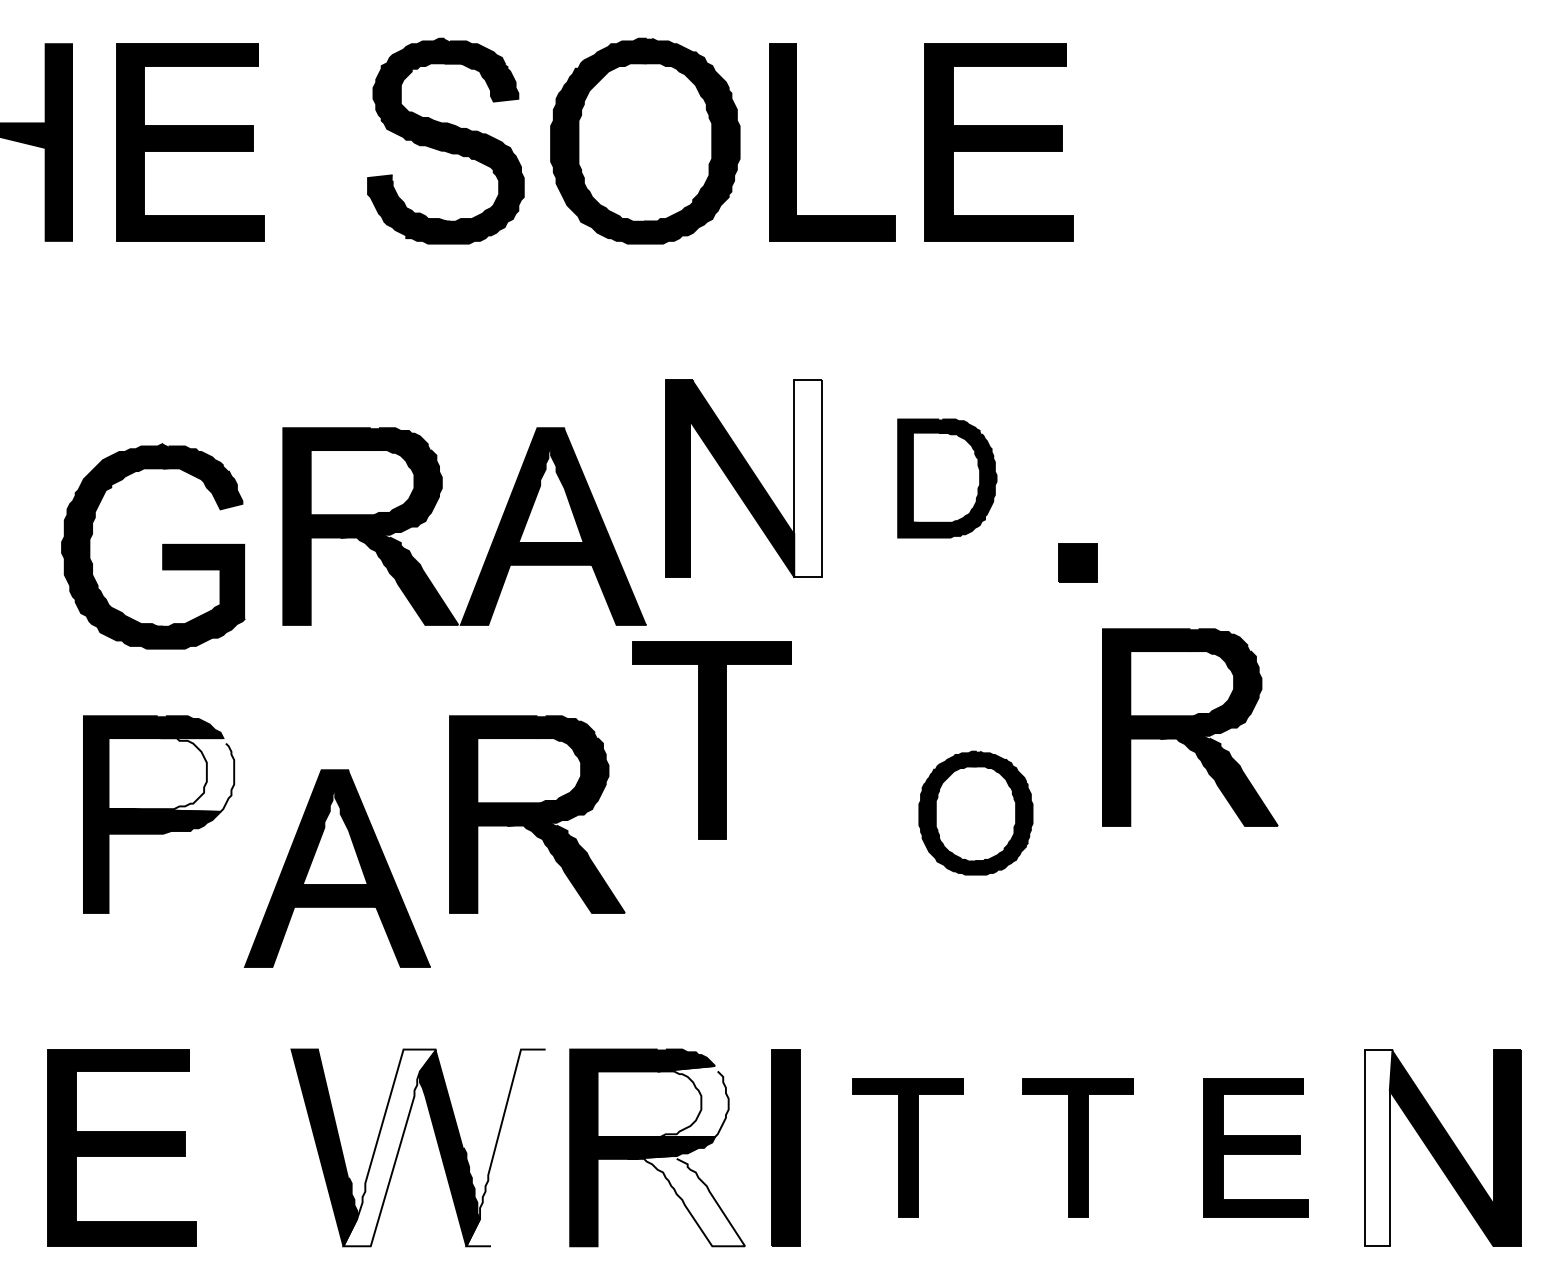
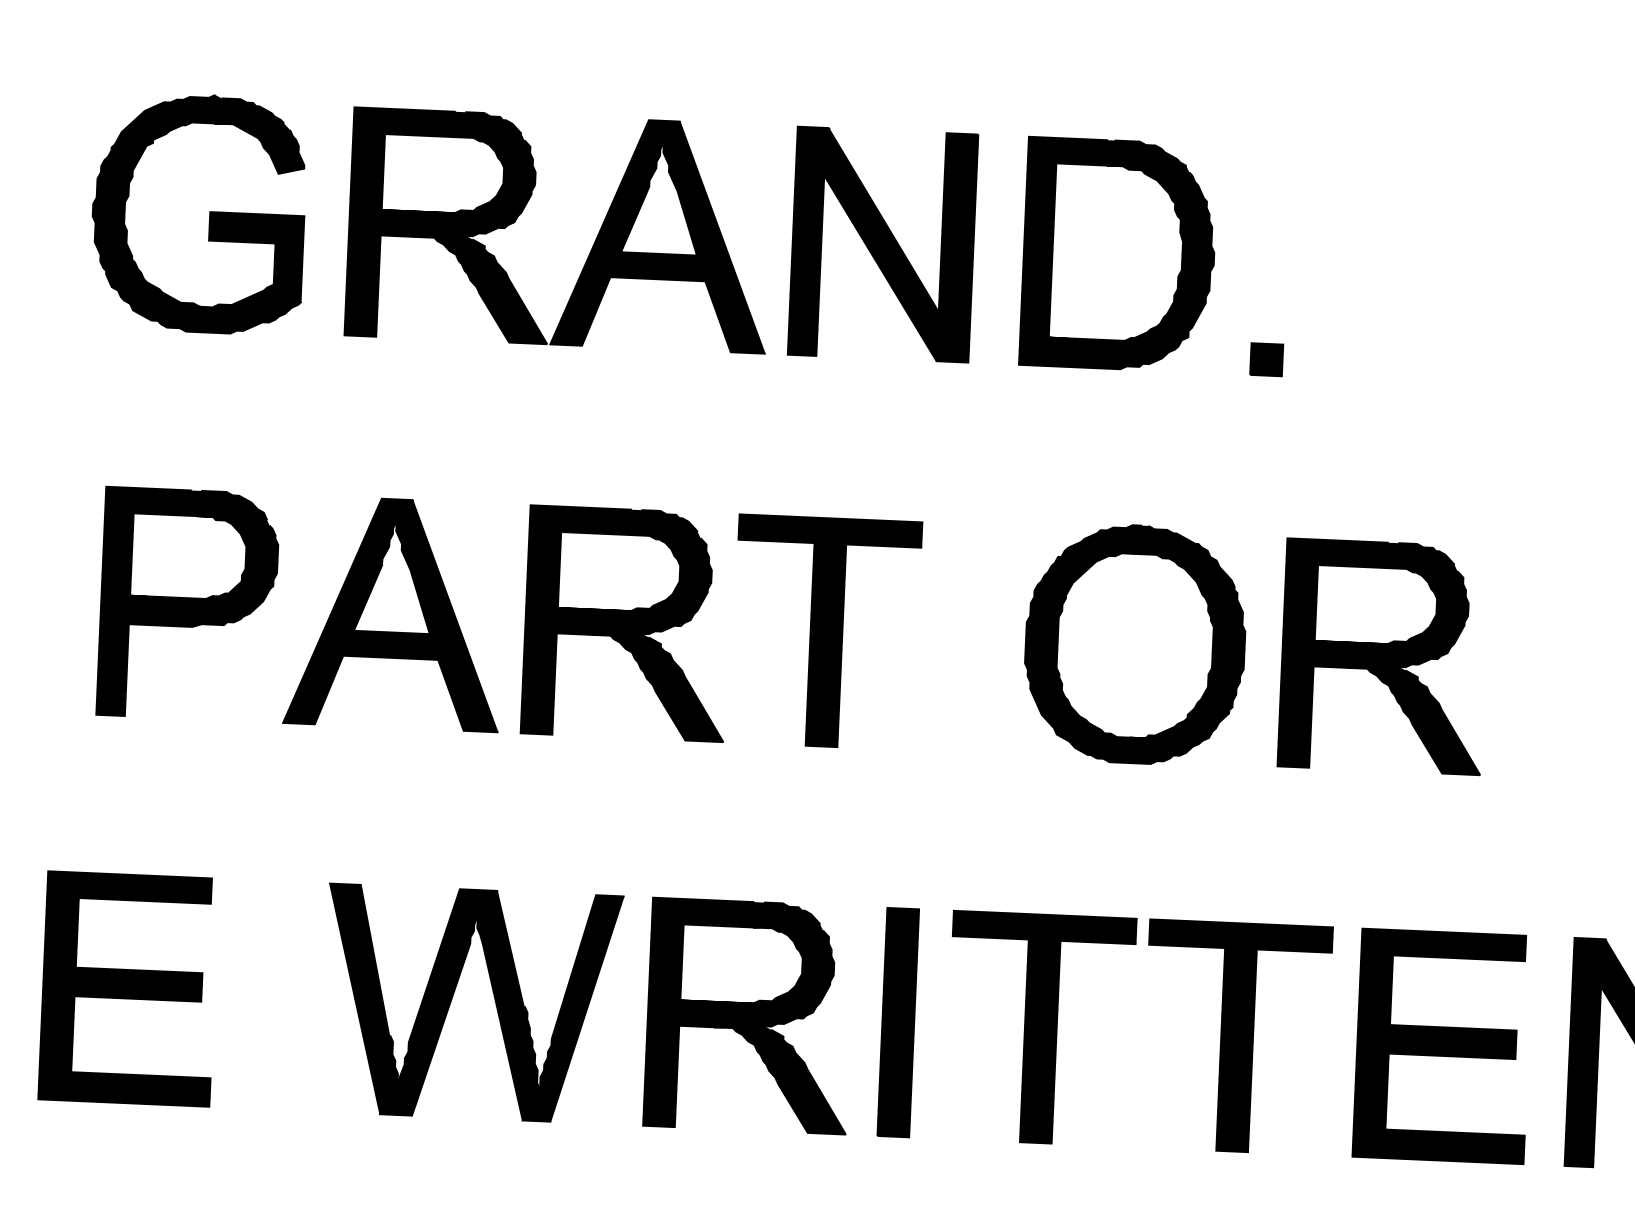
fill: (807, 478) -> (957, 247), added
part: (947, 478) -> (1119, 254), size x1.67
part: (492, 540) -> (591, 248), moved
part: (162, 546) -> (209, 214), moved
part: (1078, 563) -> (1266, 360), size x0.71
part: (1190, 727) -> (1383, 656), moved
part: (711, 740) -> (825, 632), moved
fill: (171, 774) -> (204, 558), added
part: (975, 812) -> (1134, 643), size x1.67
part: (337, 868) -> (395, 613), moved
fill: (662, 1100) -> (757, 961), added
fill: (389, 1147) -> (438, 1002), added
fill: (505, 1147) -> (573, 1007), added
part: (908, 1147) -> (1040, 1028), size x1.43
part: (1077, 1147) -> (1236, 1036), size x1.43
part: (1255, 1147) -> (1442, 1045), size x1.43
fill: (1378, 1147) -> (1585, 1052), added
fill: (686, 1201) -> (780, 1079), added

